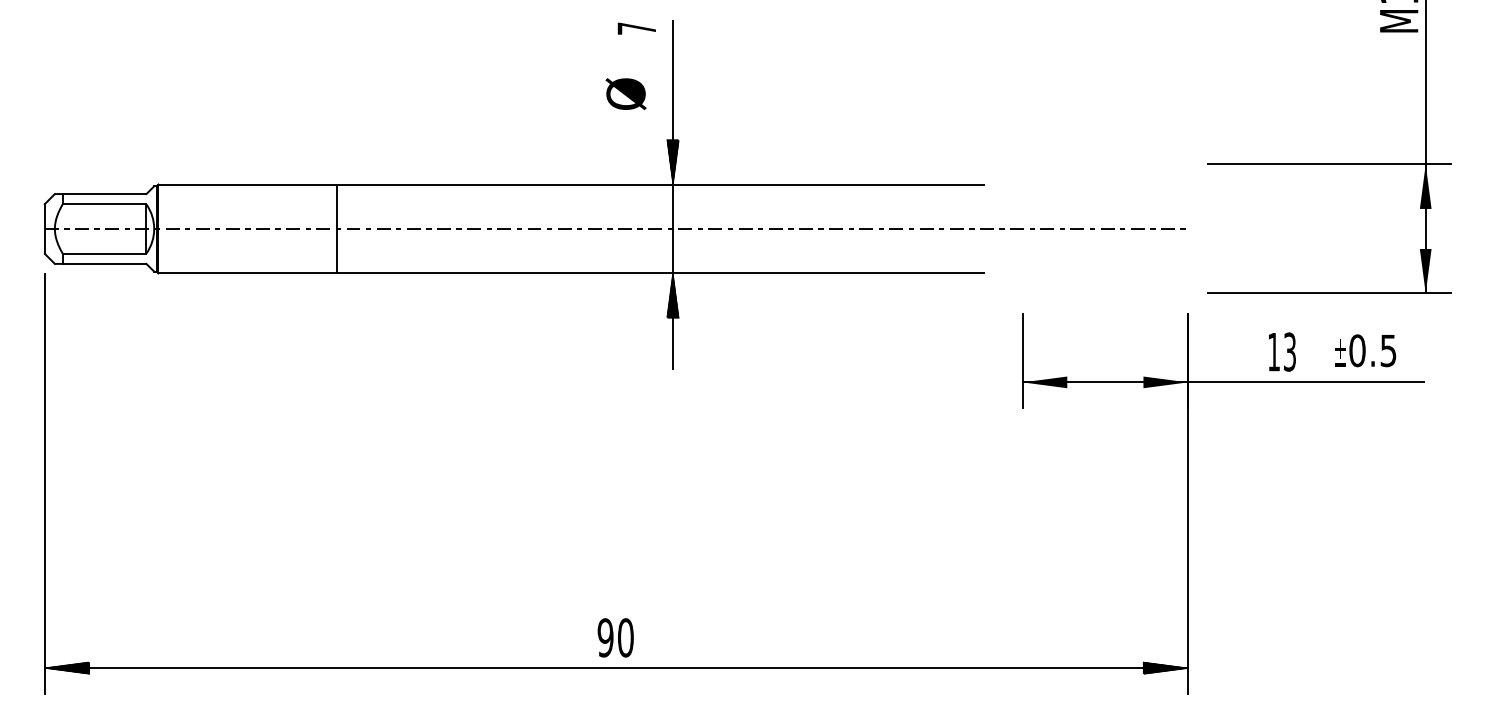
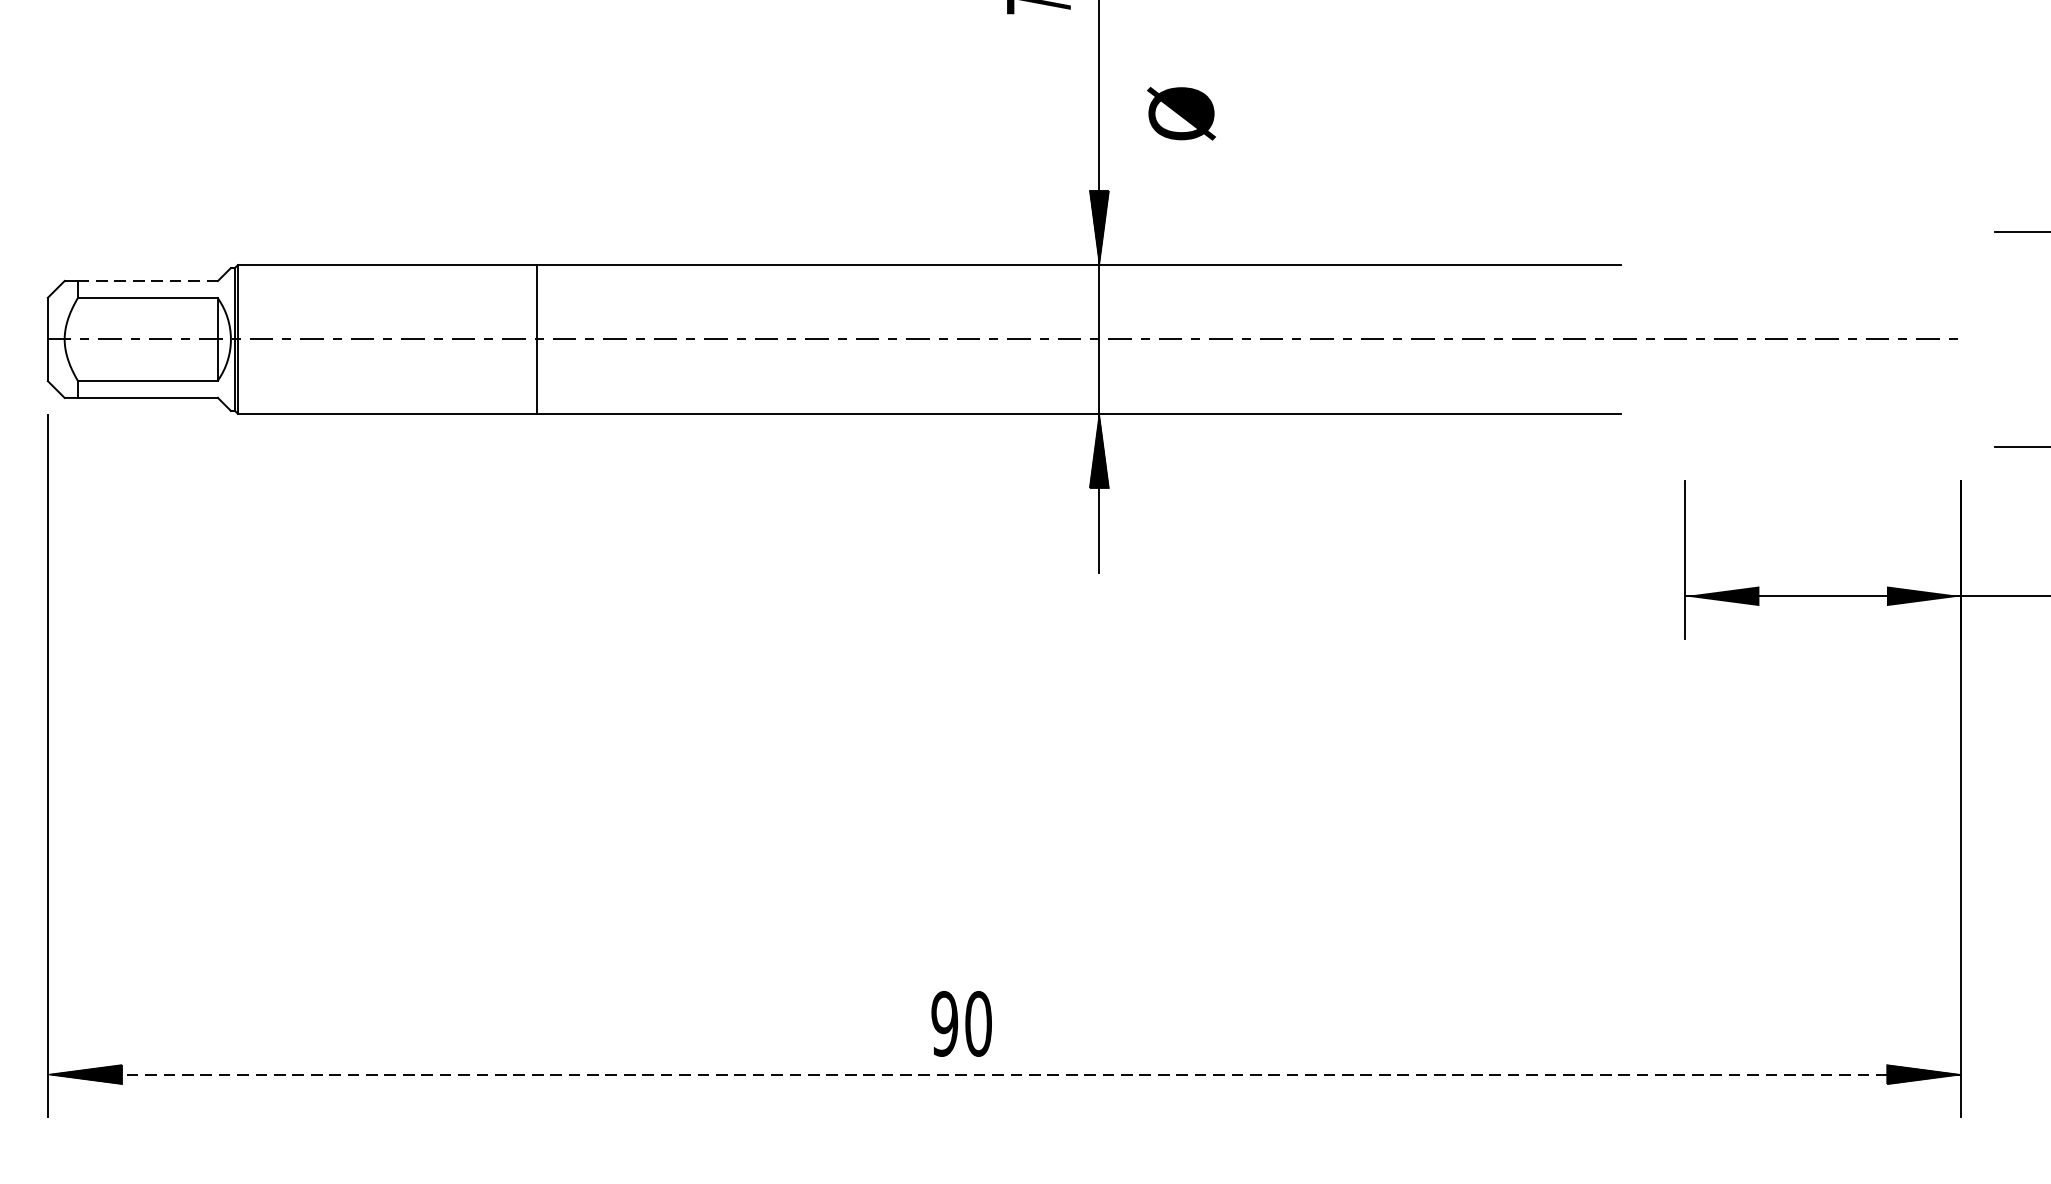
text: (625, 93) -> (1180, 112), moved
line: (104, 194) -> (147, 281), solid -> dashed
text: (615, 637) -> (961, 1023), moved
line: (616, 668) -> (1004, 1075), solid -> dashed

